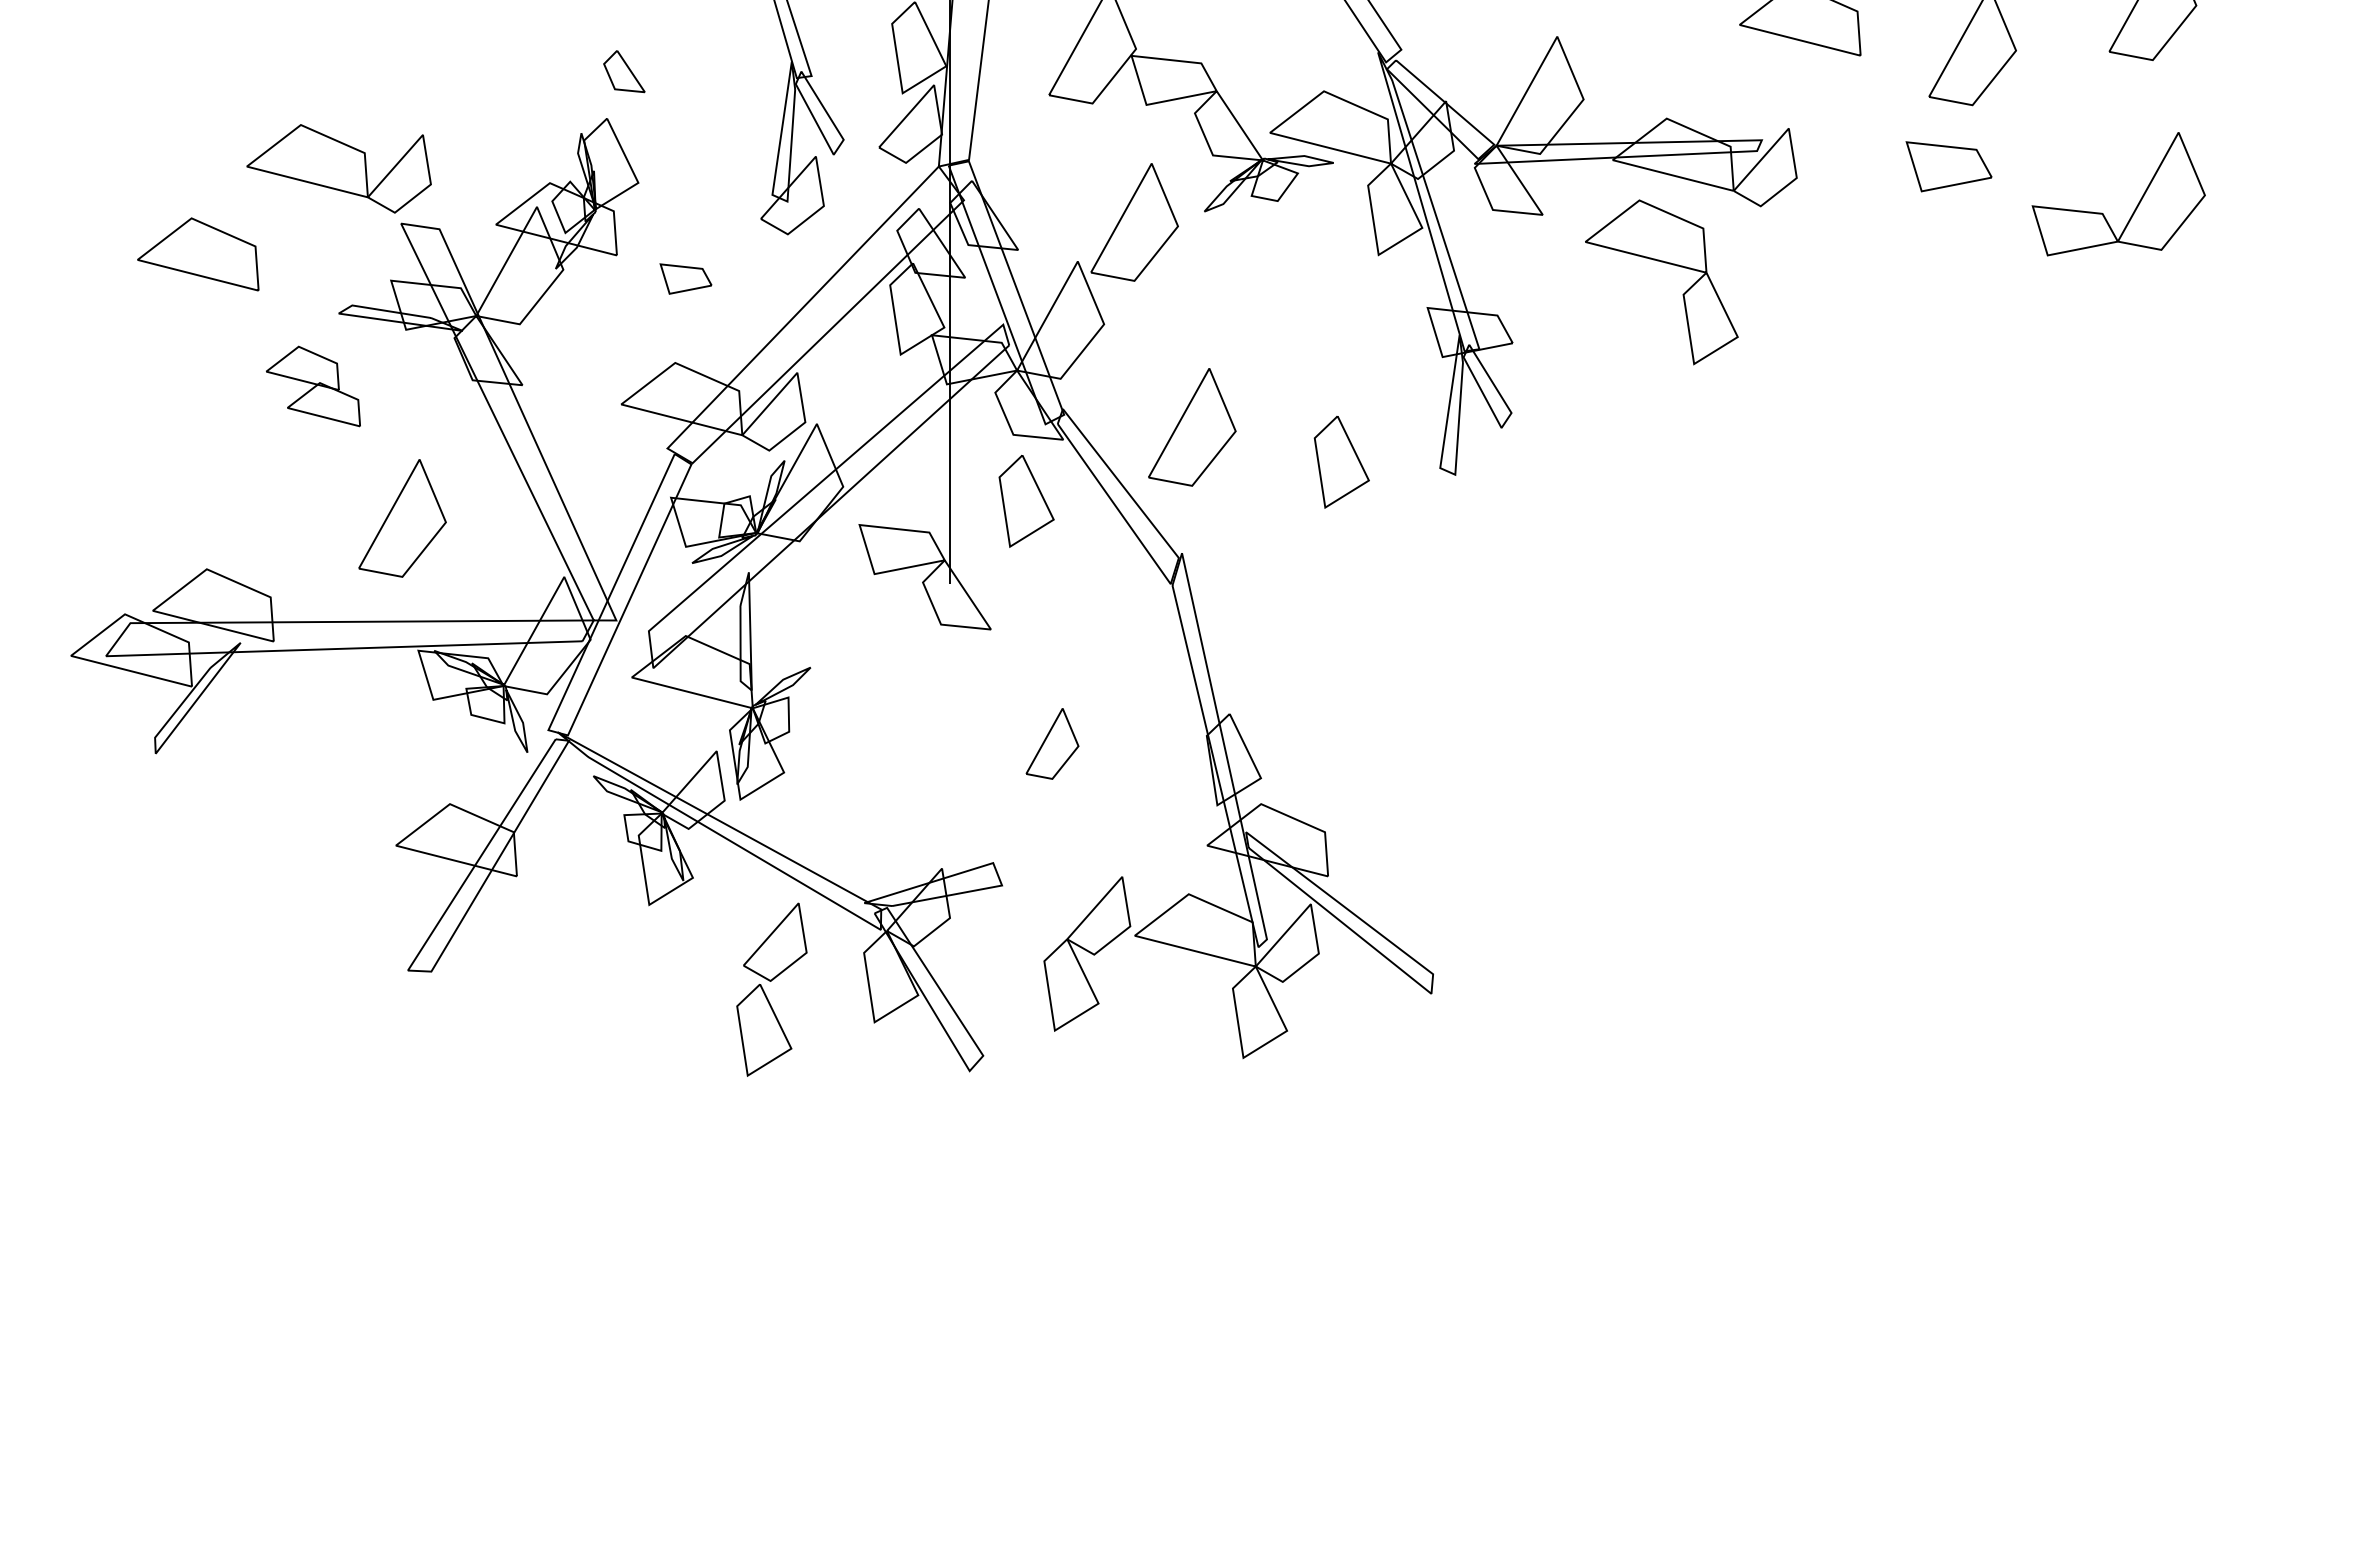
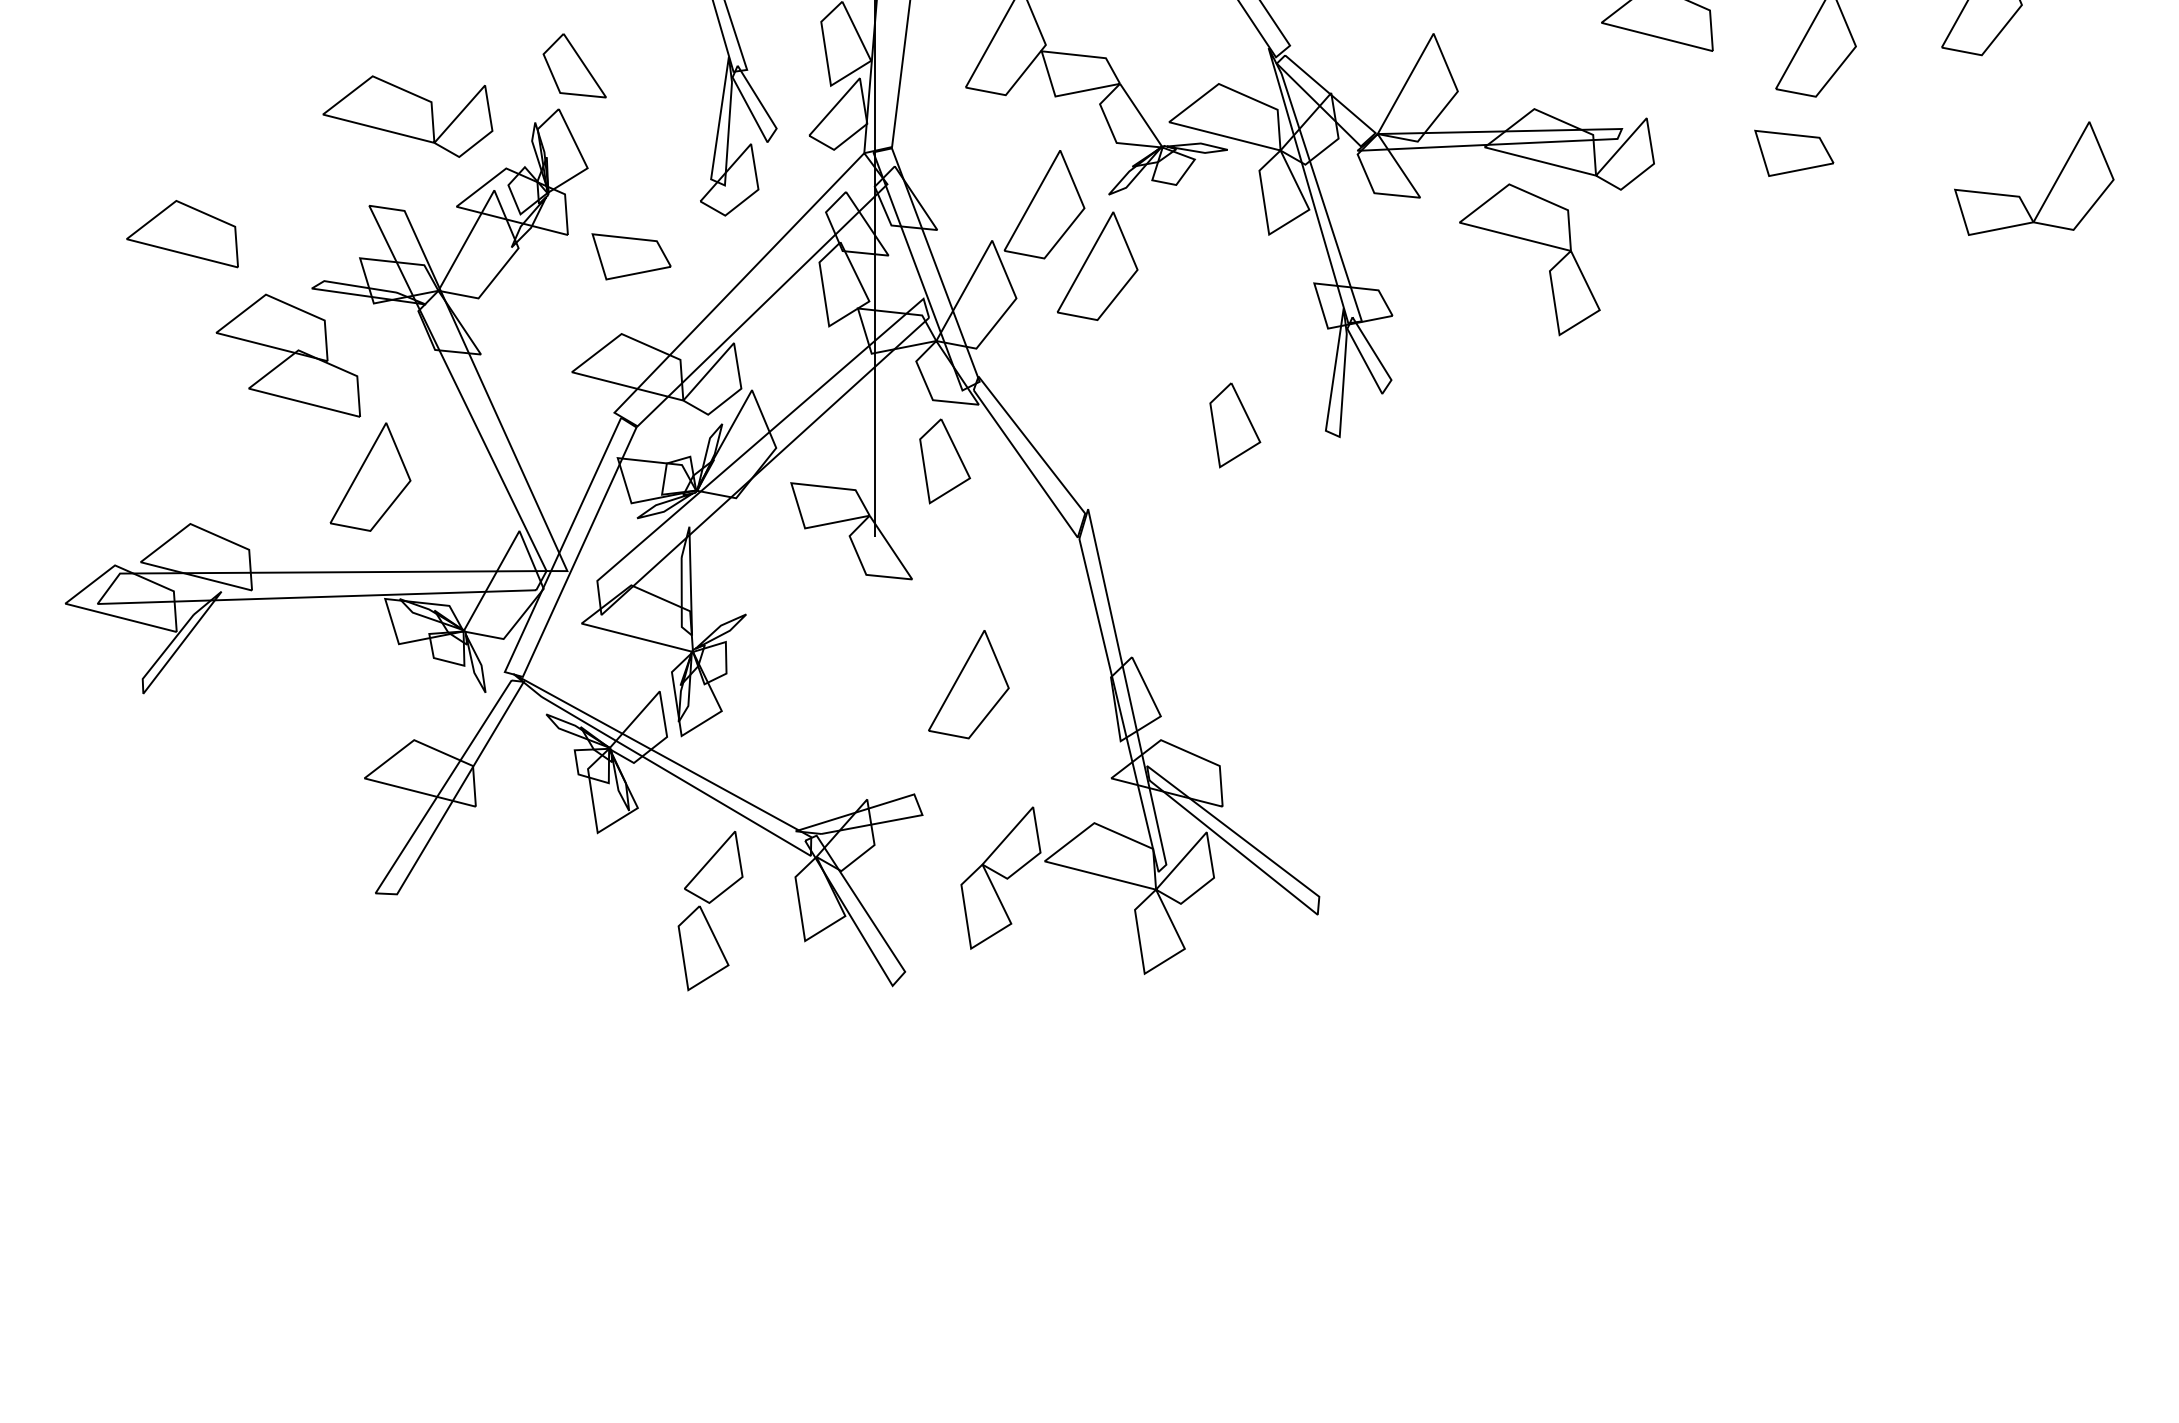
part: (624, 71) -> (574, 65), size x1.67
part: (338, 168) -> (407, 116), moved
part: (2135, 207) -> (2049, 190), moved
part: (685, 278) -> (631, 256), size x1.67
part: (313, 386) -> (288, 355), size x1.67
part: (1192, 427) -> (1097, 266), moved
part: (1052, 743) -> (968, 684), size x1.67

